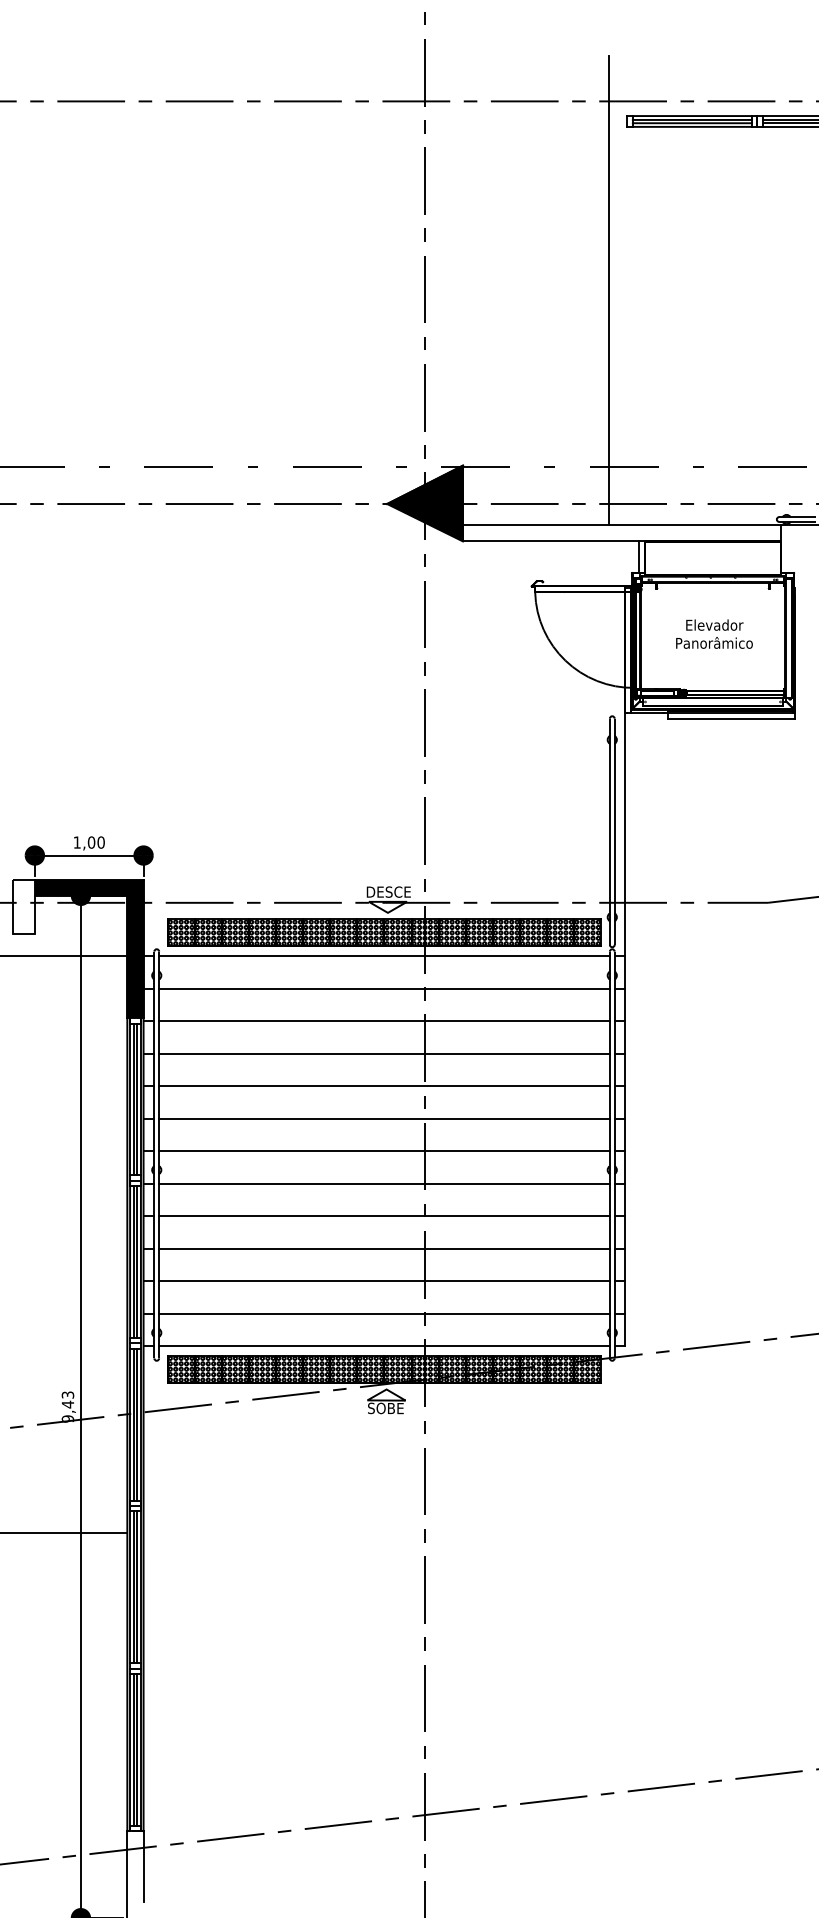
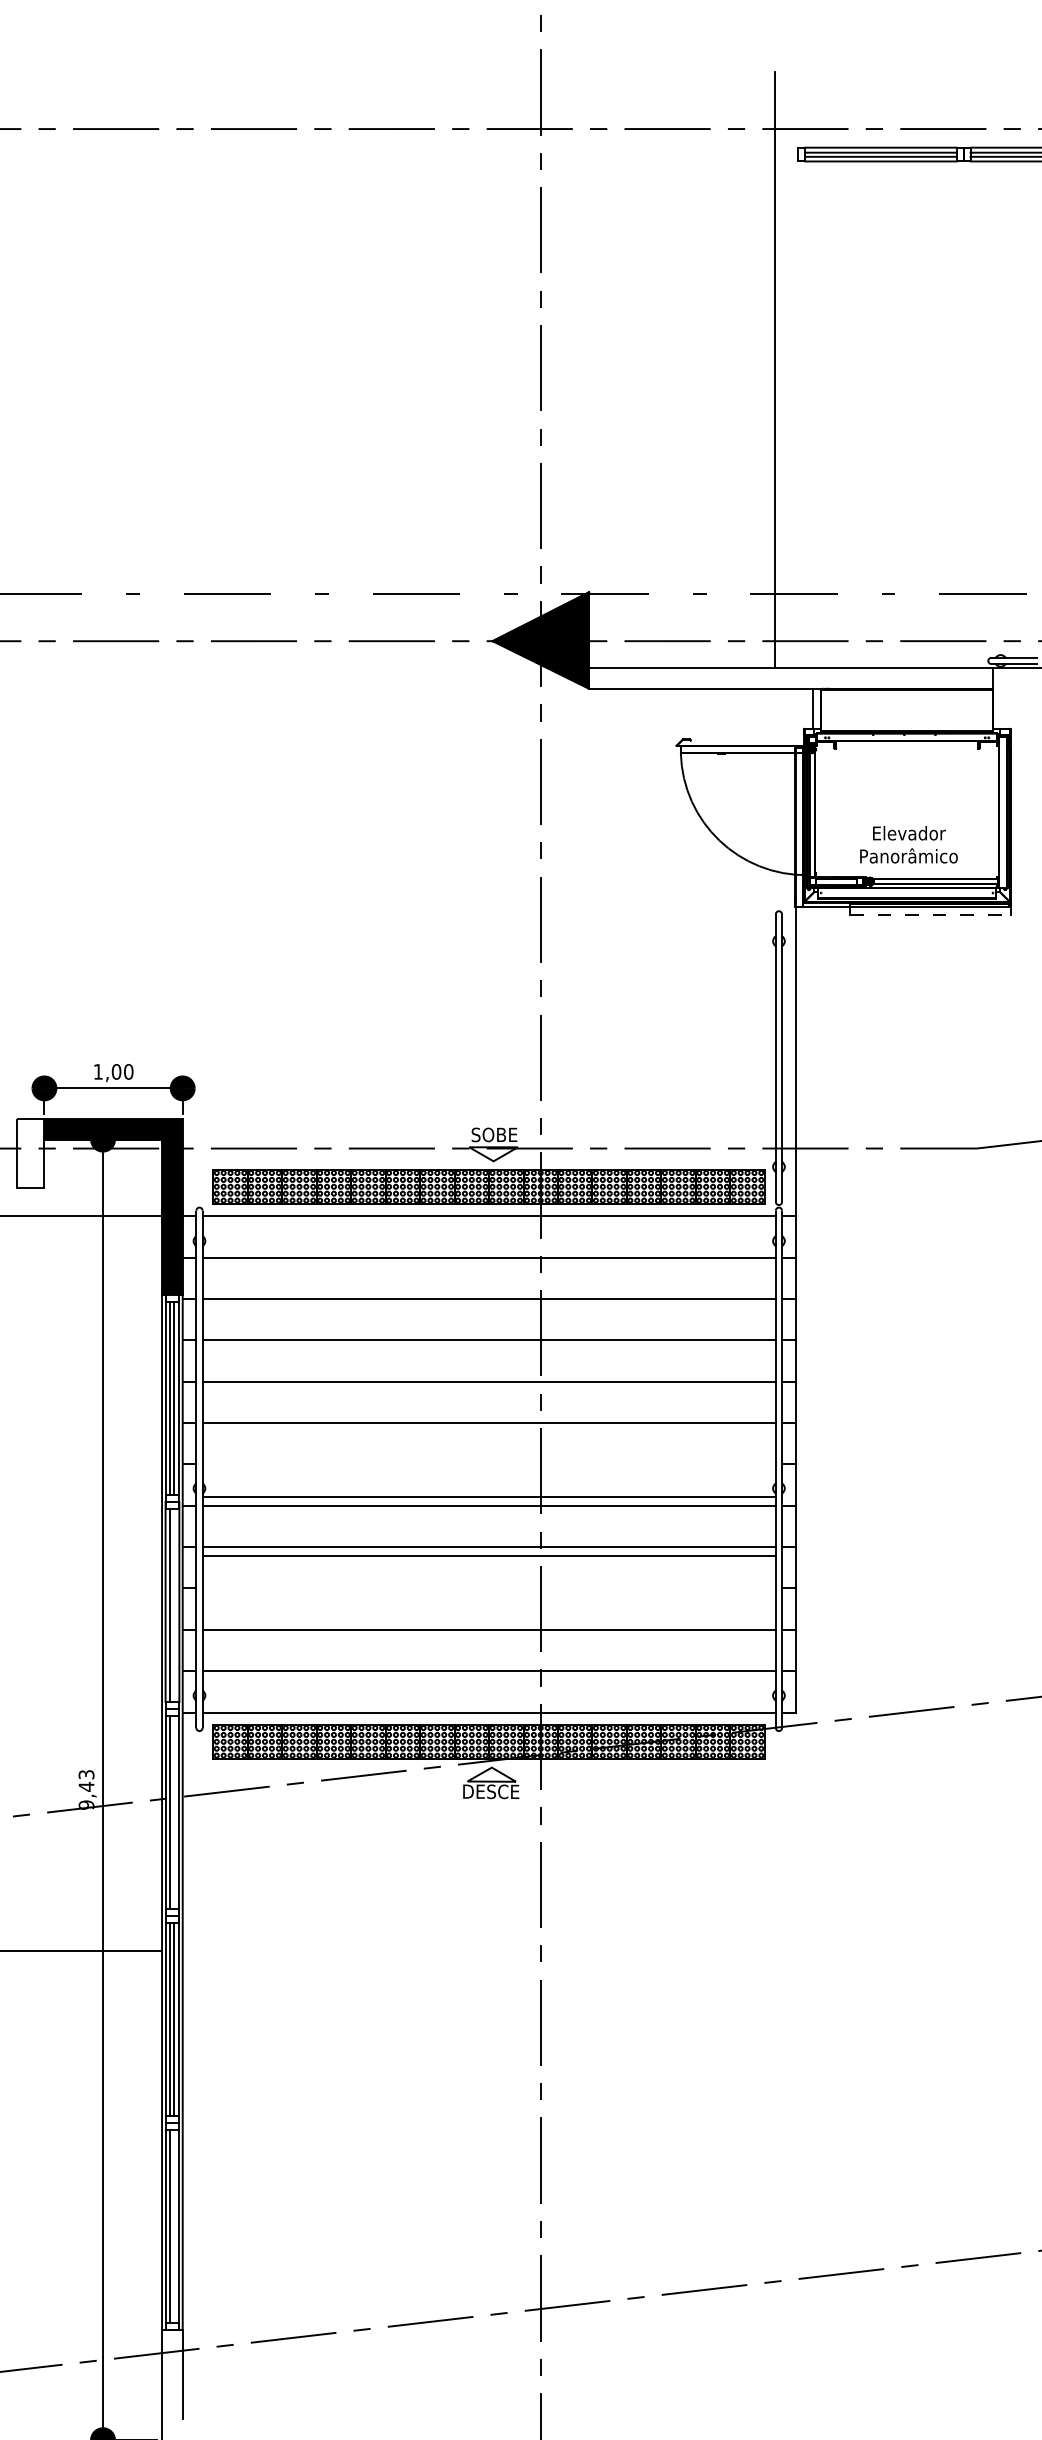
text: (714, 633) -> (908, 844), moved
line: (731, 719) -> (930, 915), solid -> dashed
text: (388, 891) -> (494, 1134), DESCE -> SOBE
line: (383, 1151) -> (488, 1497), moved
line: (383, 1248) -> (488, 1556), moved
line: (137, 1262) -> (174, 1605), removed
text: (386, 1408) -> (491, 1791), SOBE -> DESCE
line: (137, 1424) -> (174, 1812), removed
line: (137, 1749) -> (174, 2225), removed

